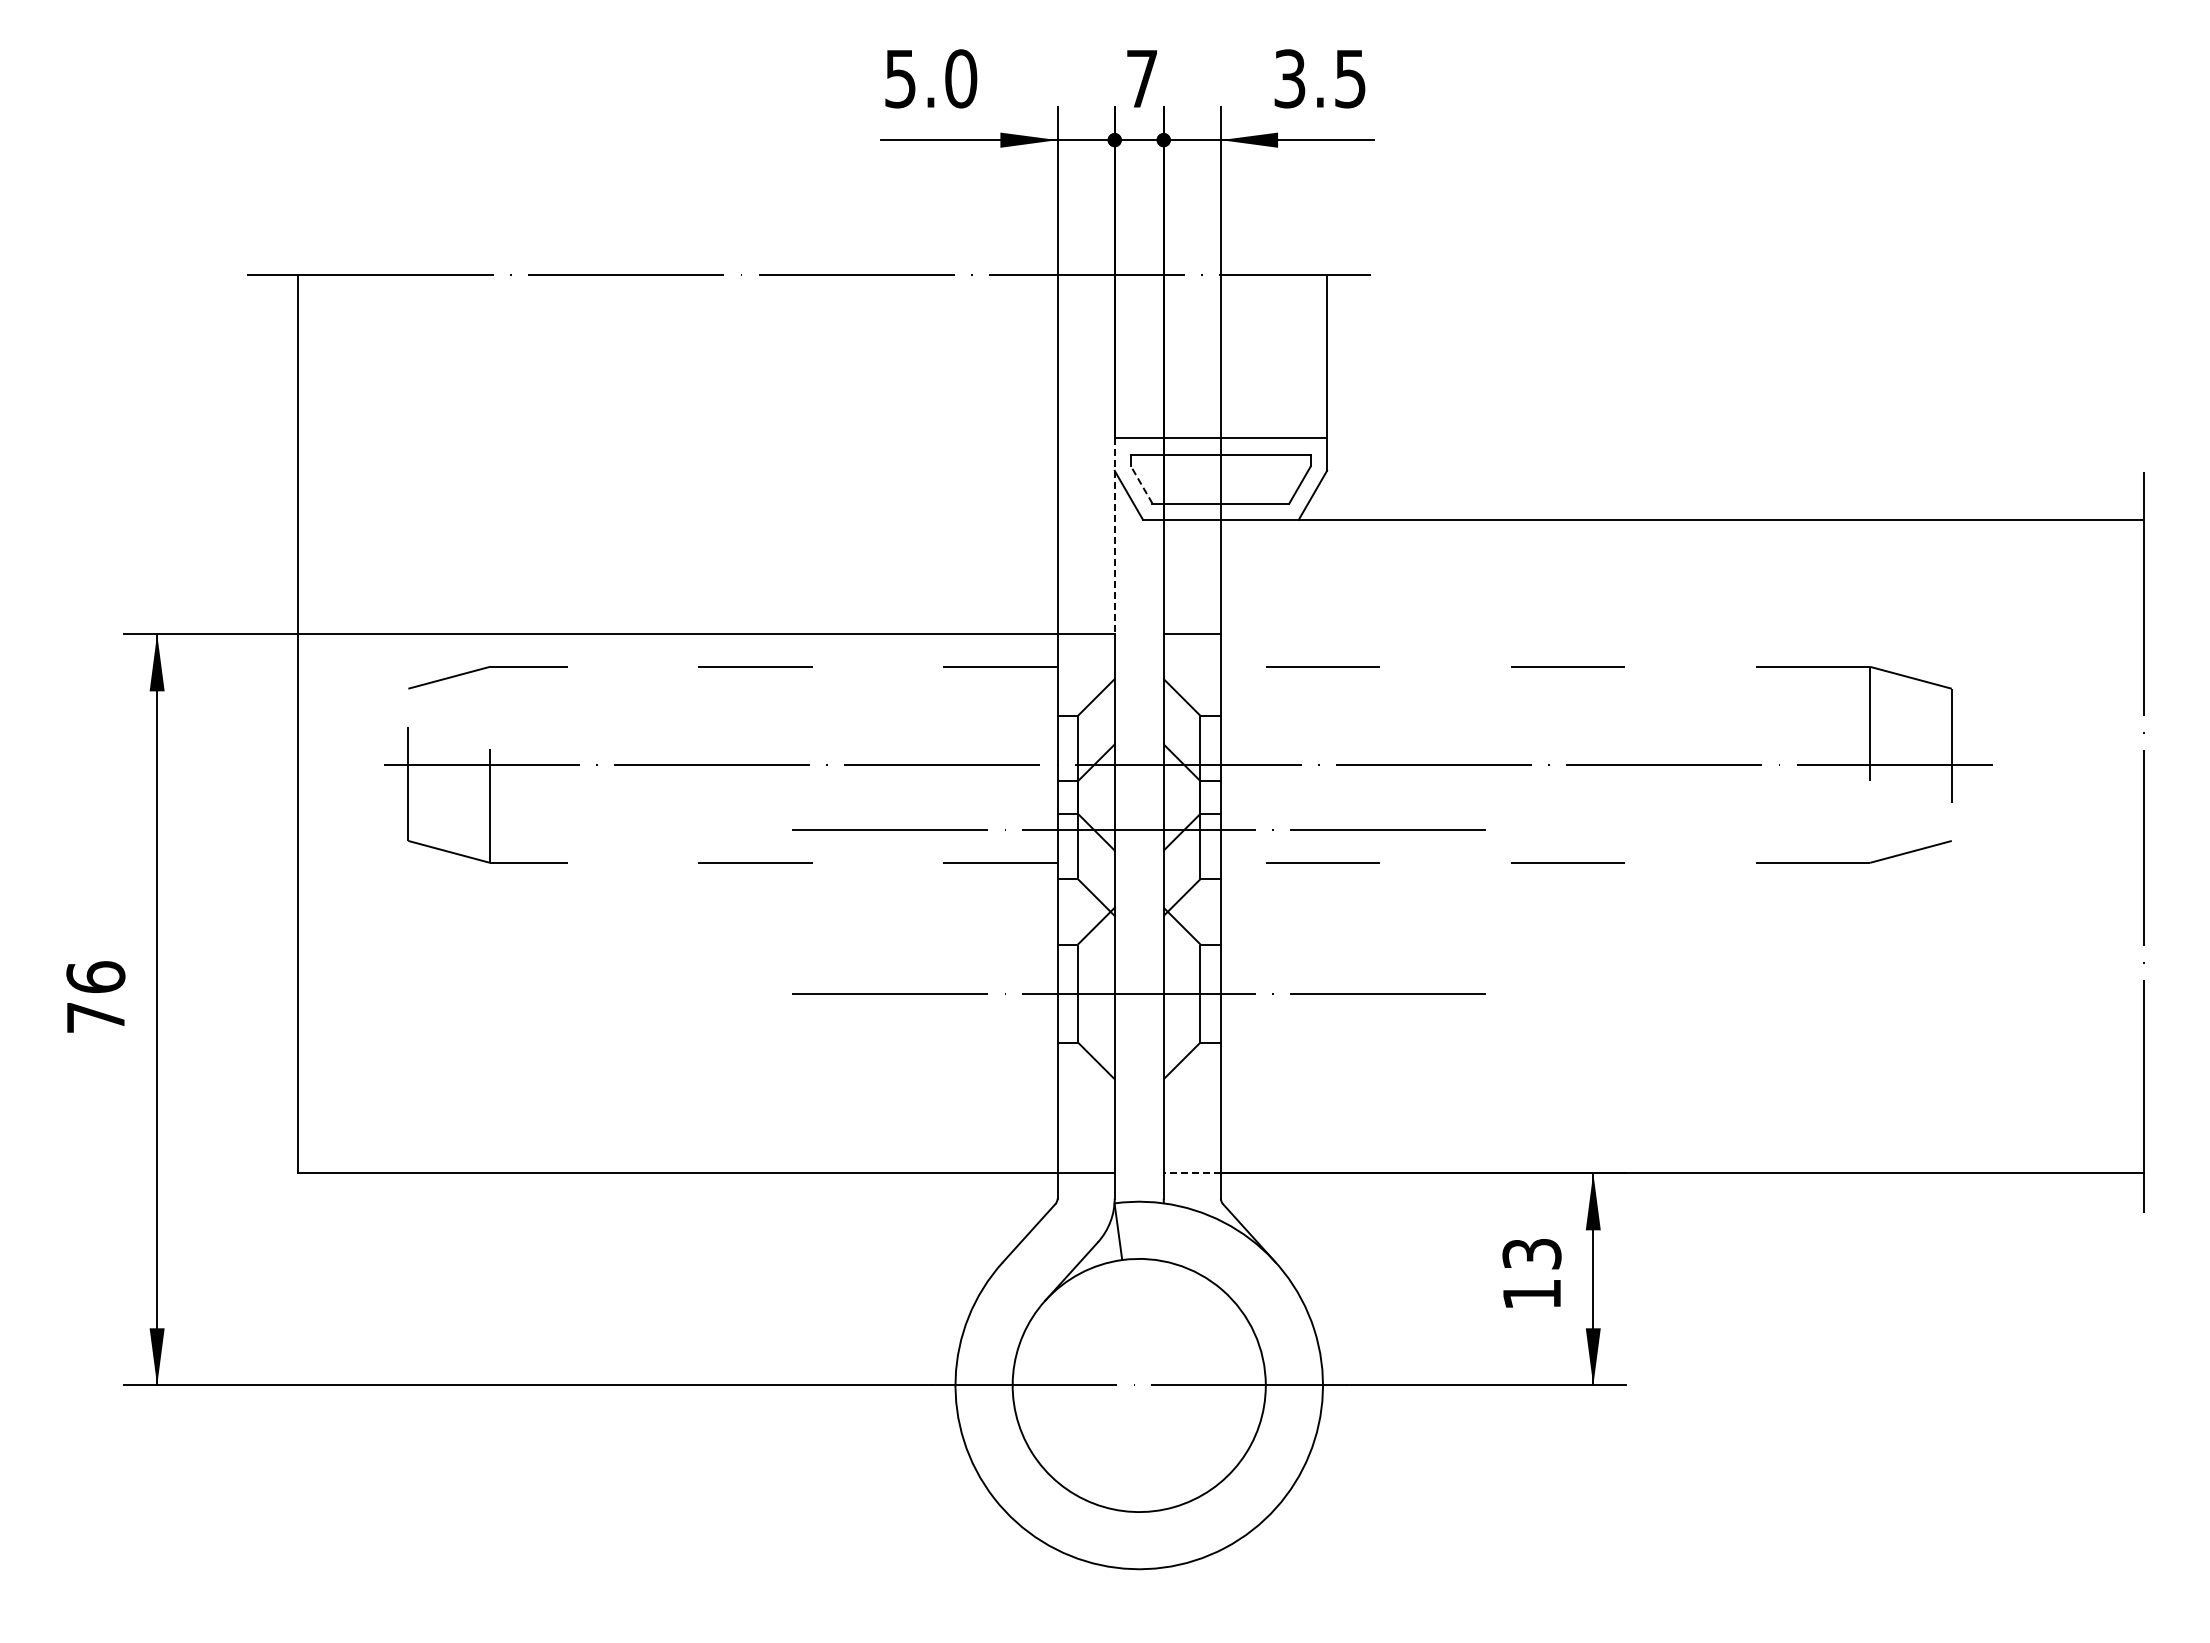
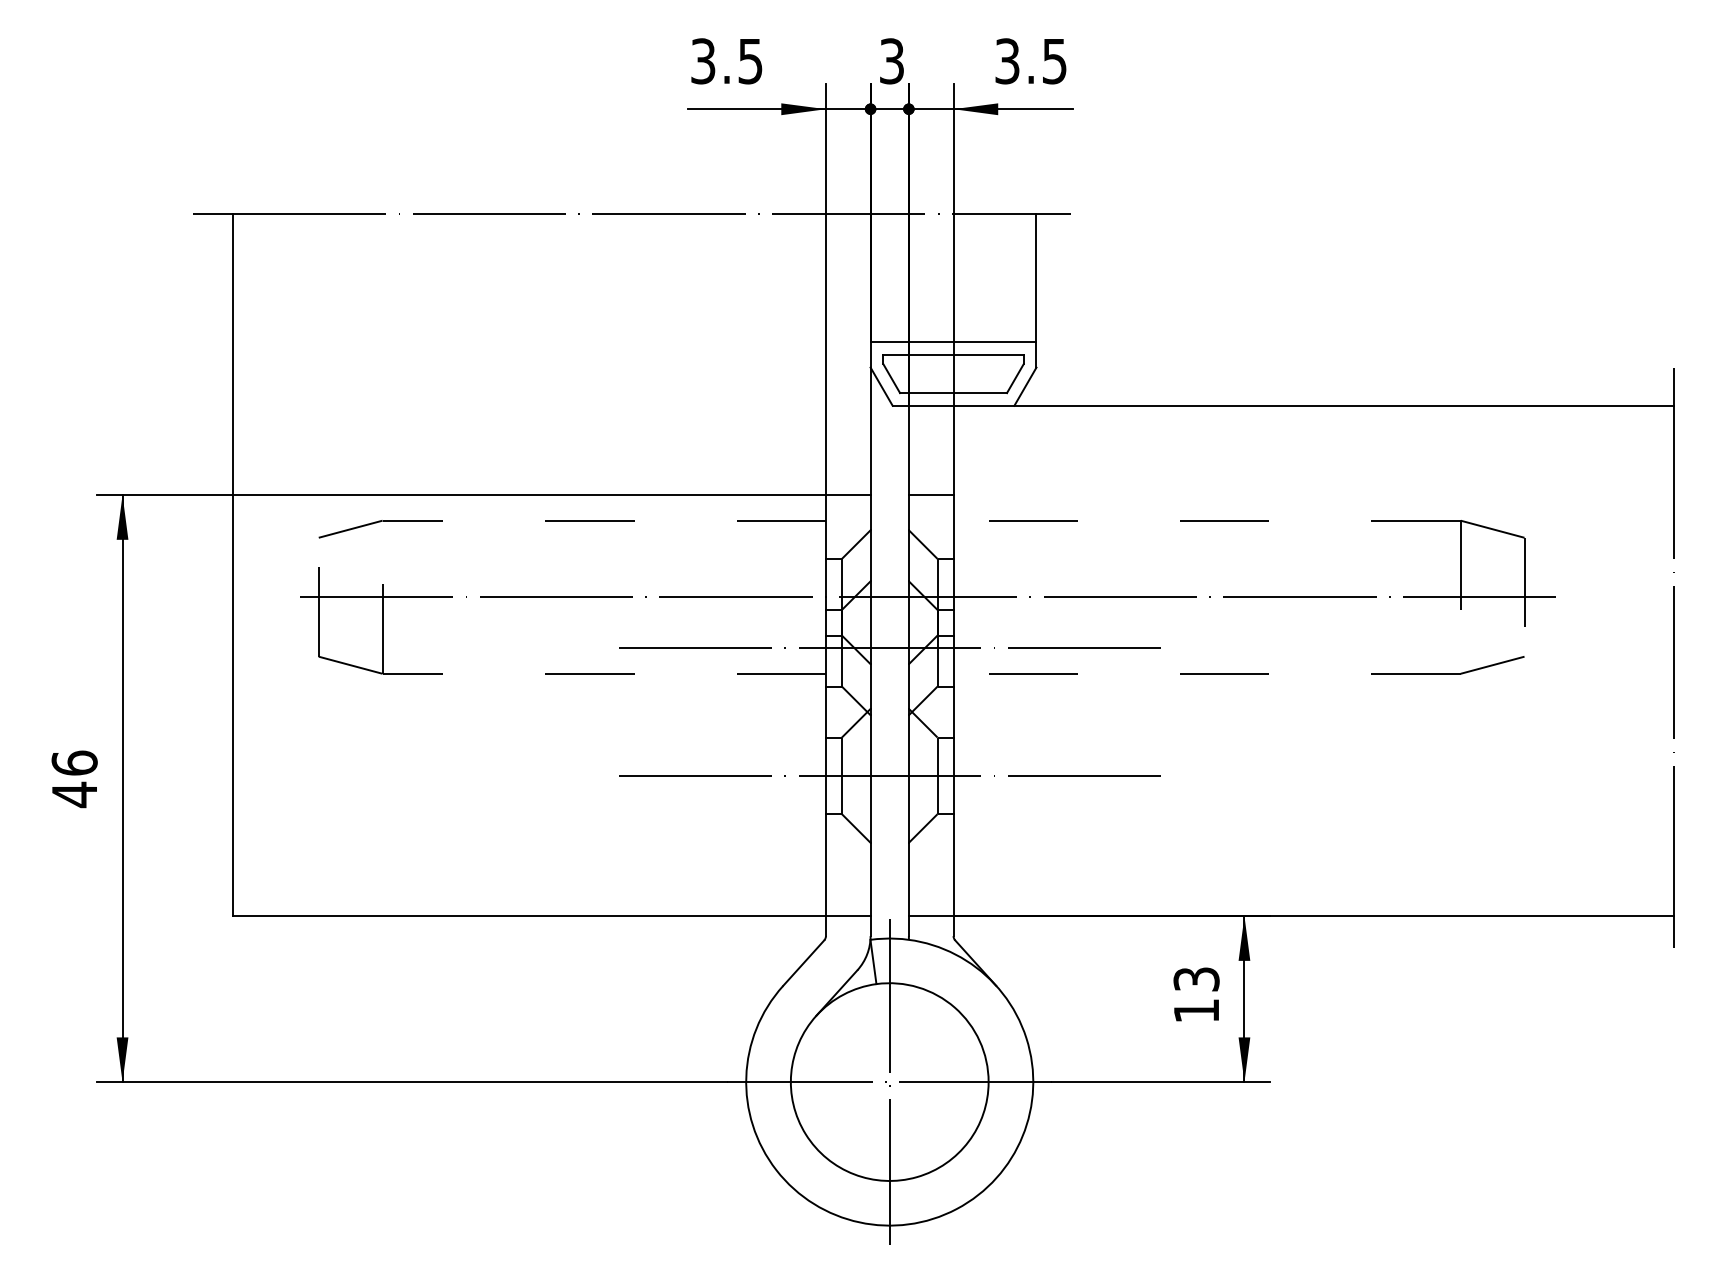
text: (931, 78) -> (727, 61), 5.0 -> 3.5
text: (1142, 78) -> (892, 61), 7 -> 3
line: (1141, 484) -> (891, 378), dashed -> solid
line: (1114, 536) -> (870, 418), dashed -> solid
text: (95, 1017) -> (74, 794), 76 -> 46
line: (1192, 1173) -> (931, 916), dashed -> solid
line: (1139, 1385) -> (889, 1082), added

